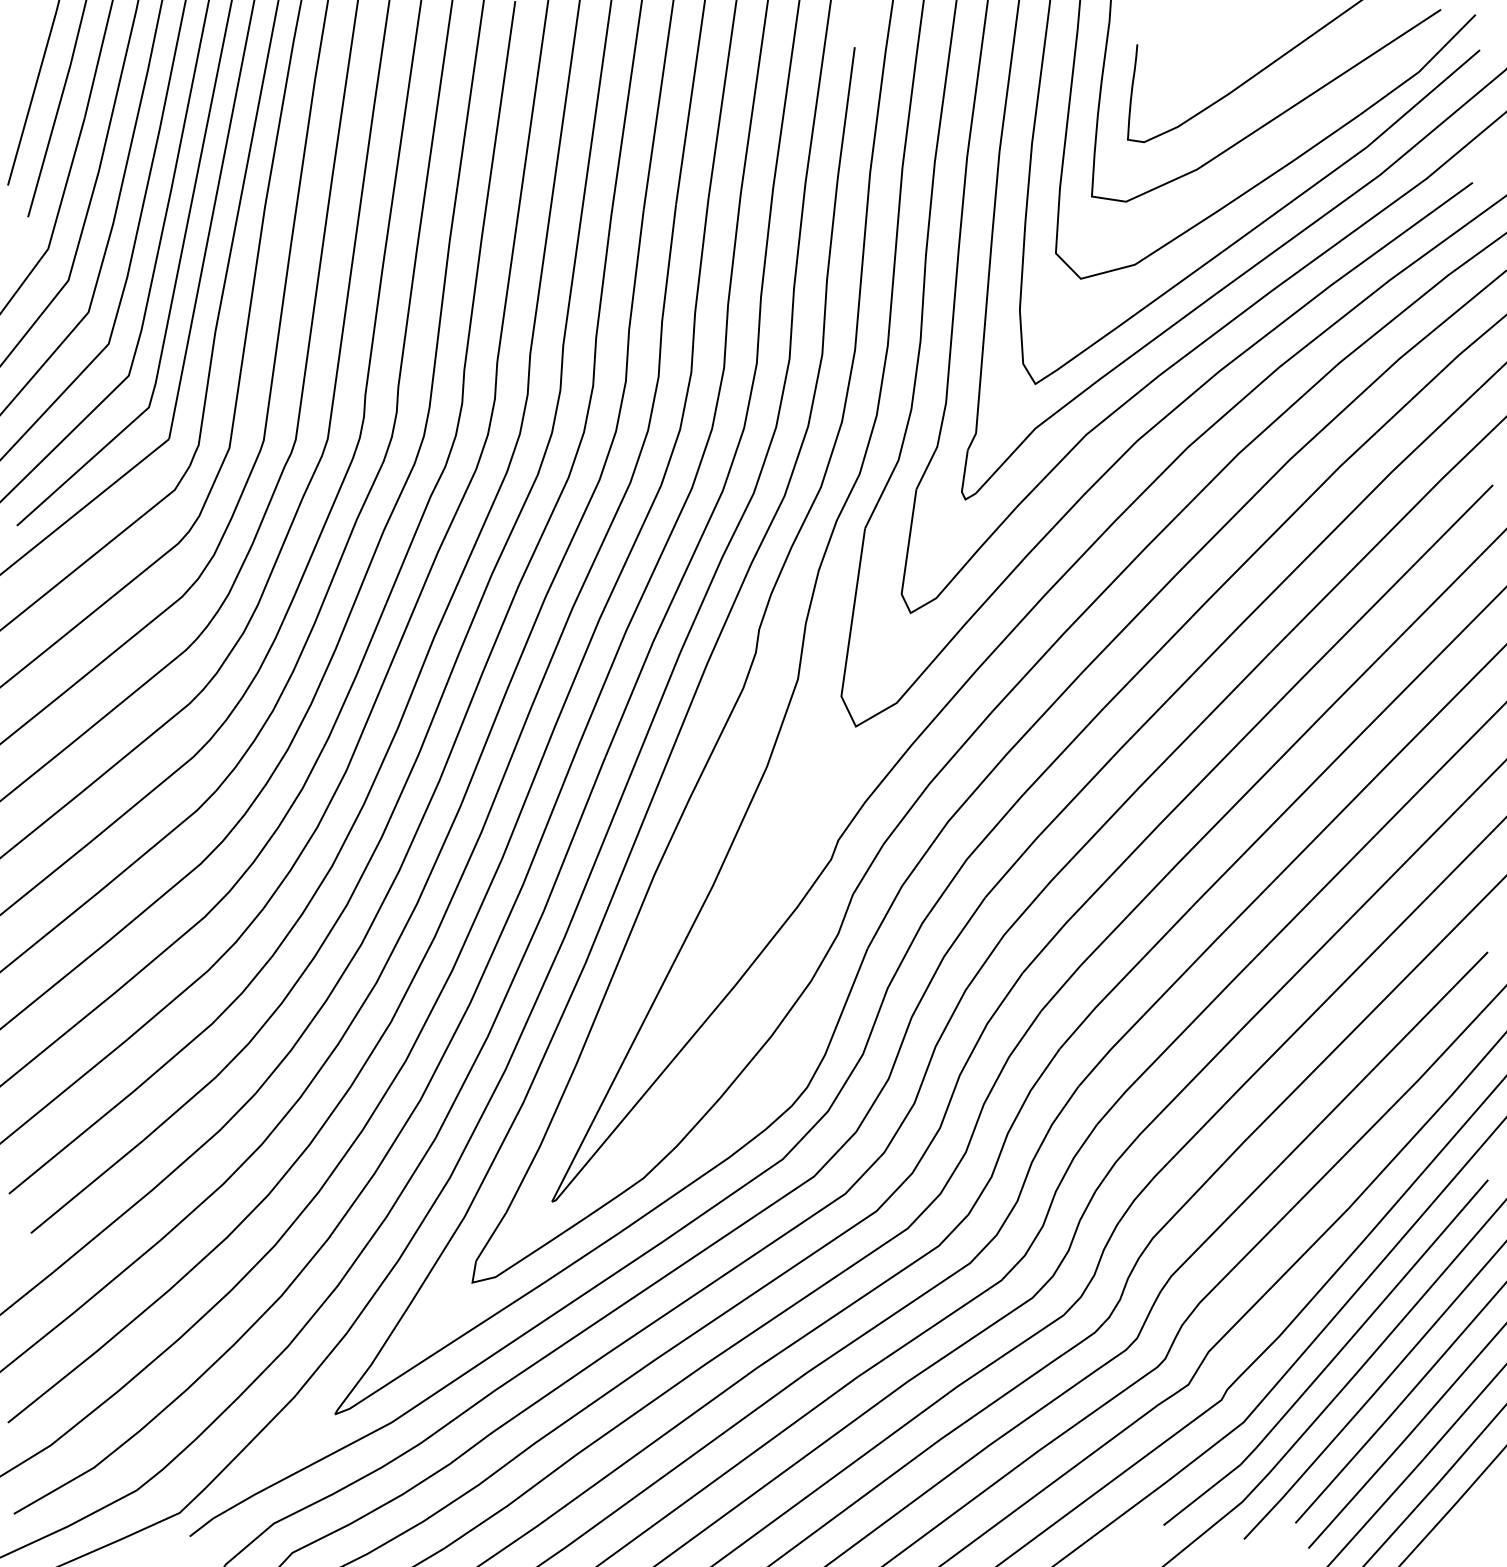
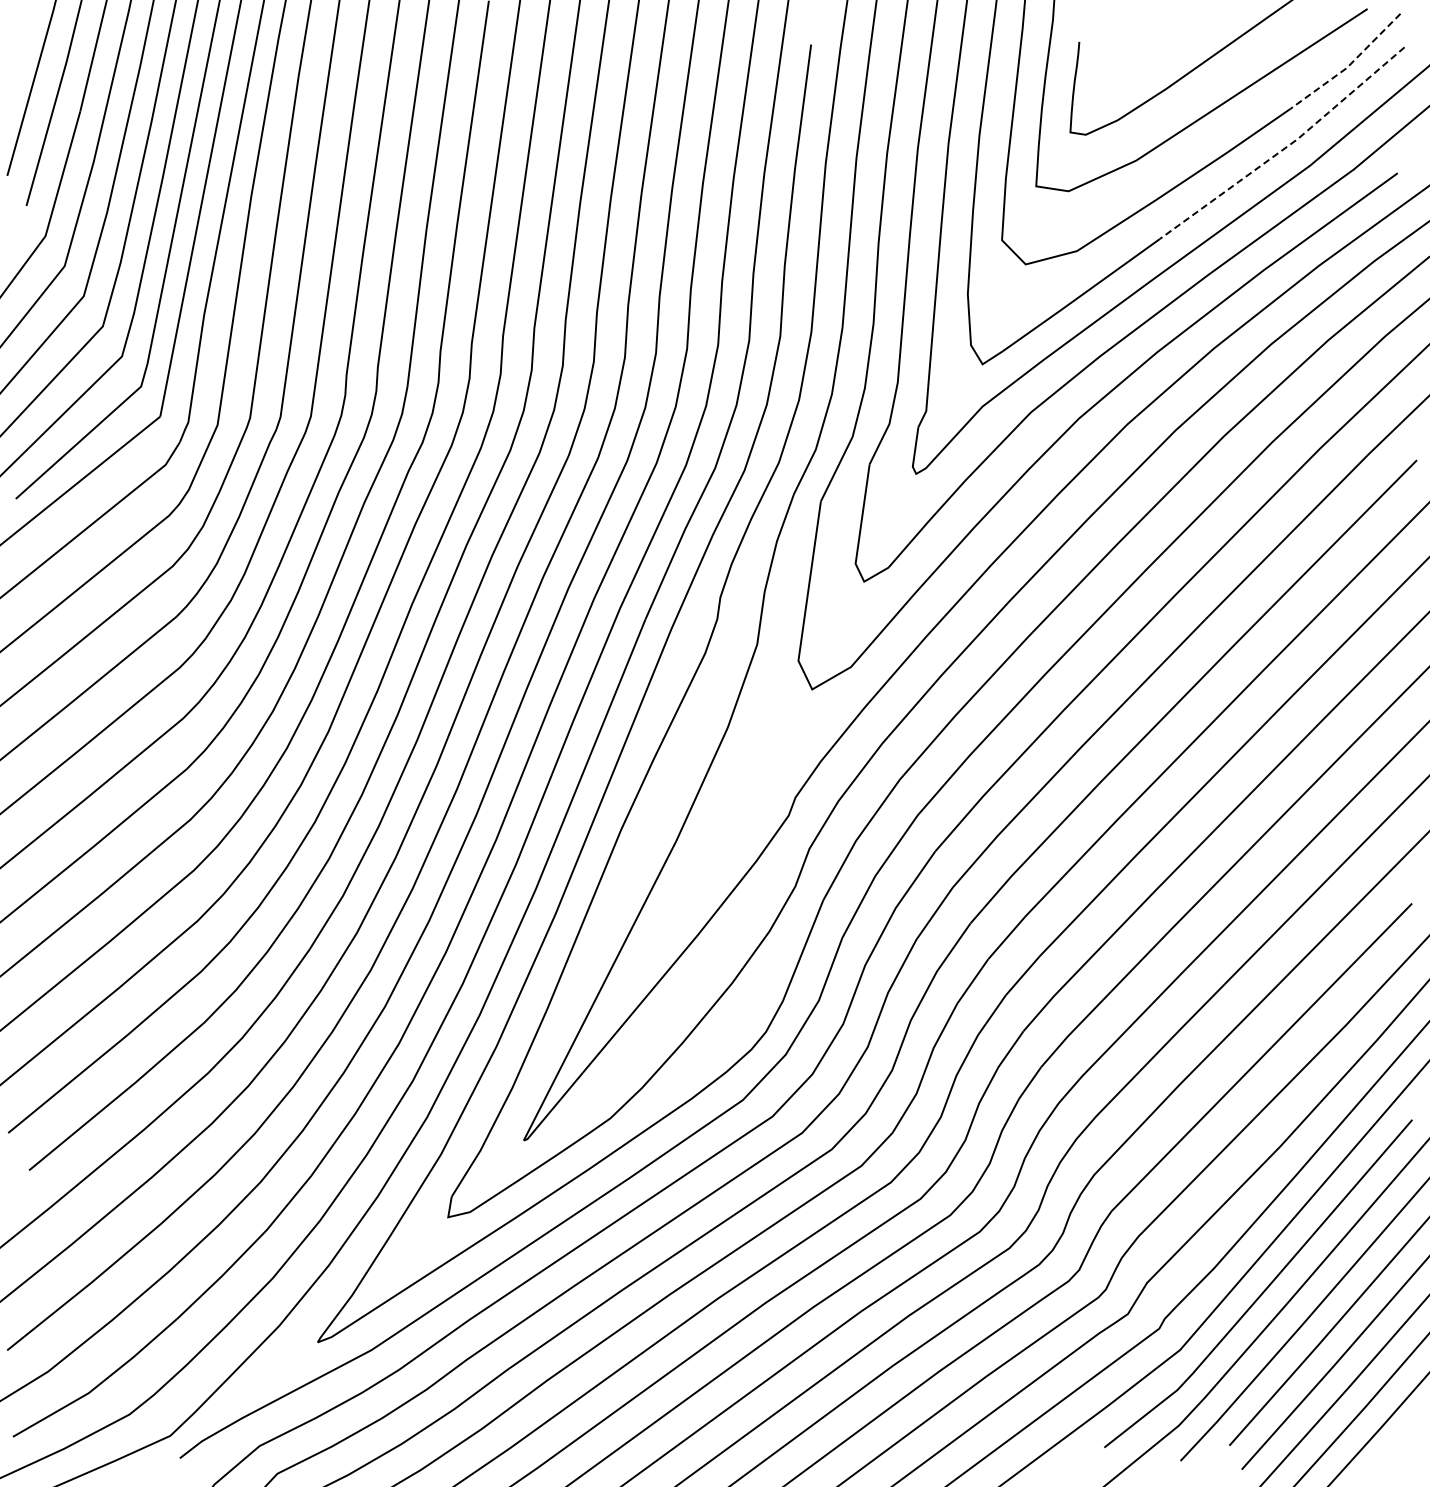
line: (1420, 70) -> (1348, 66), solid -> dashed
line: (1355, 155) -> (1286, 147), solid -> dashed

